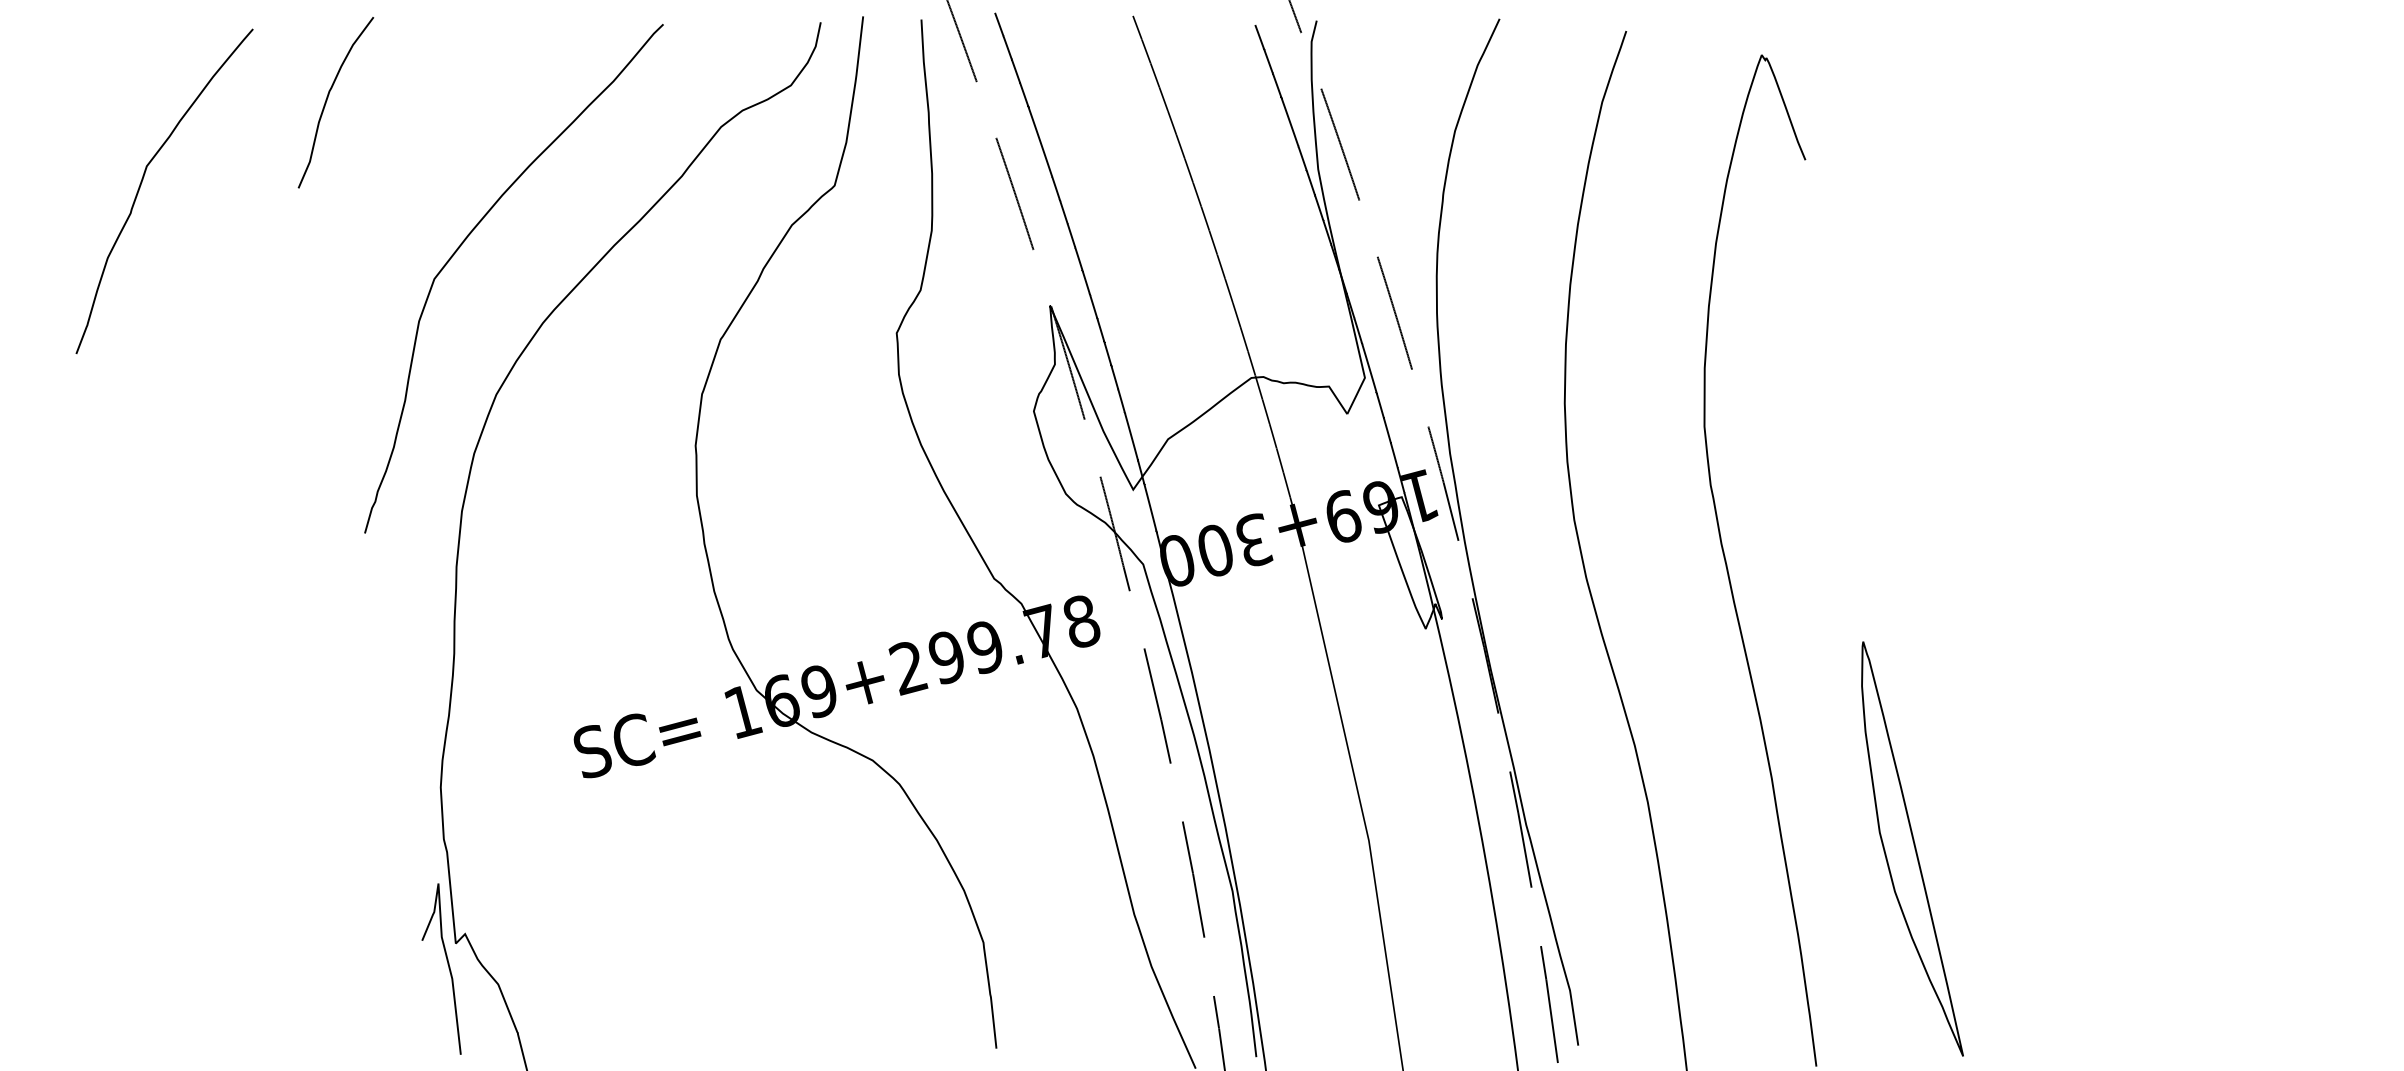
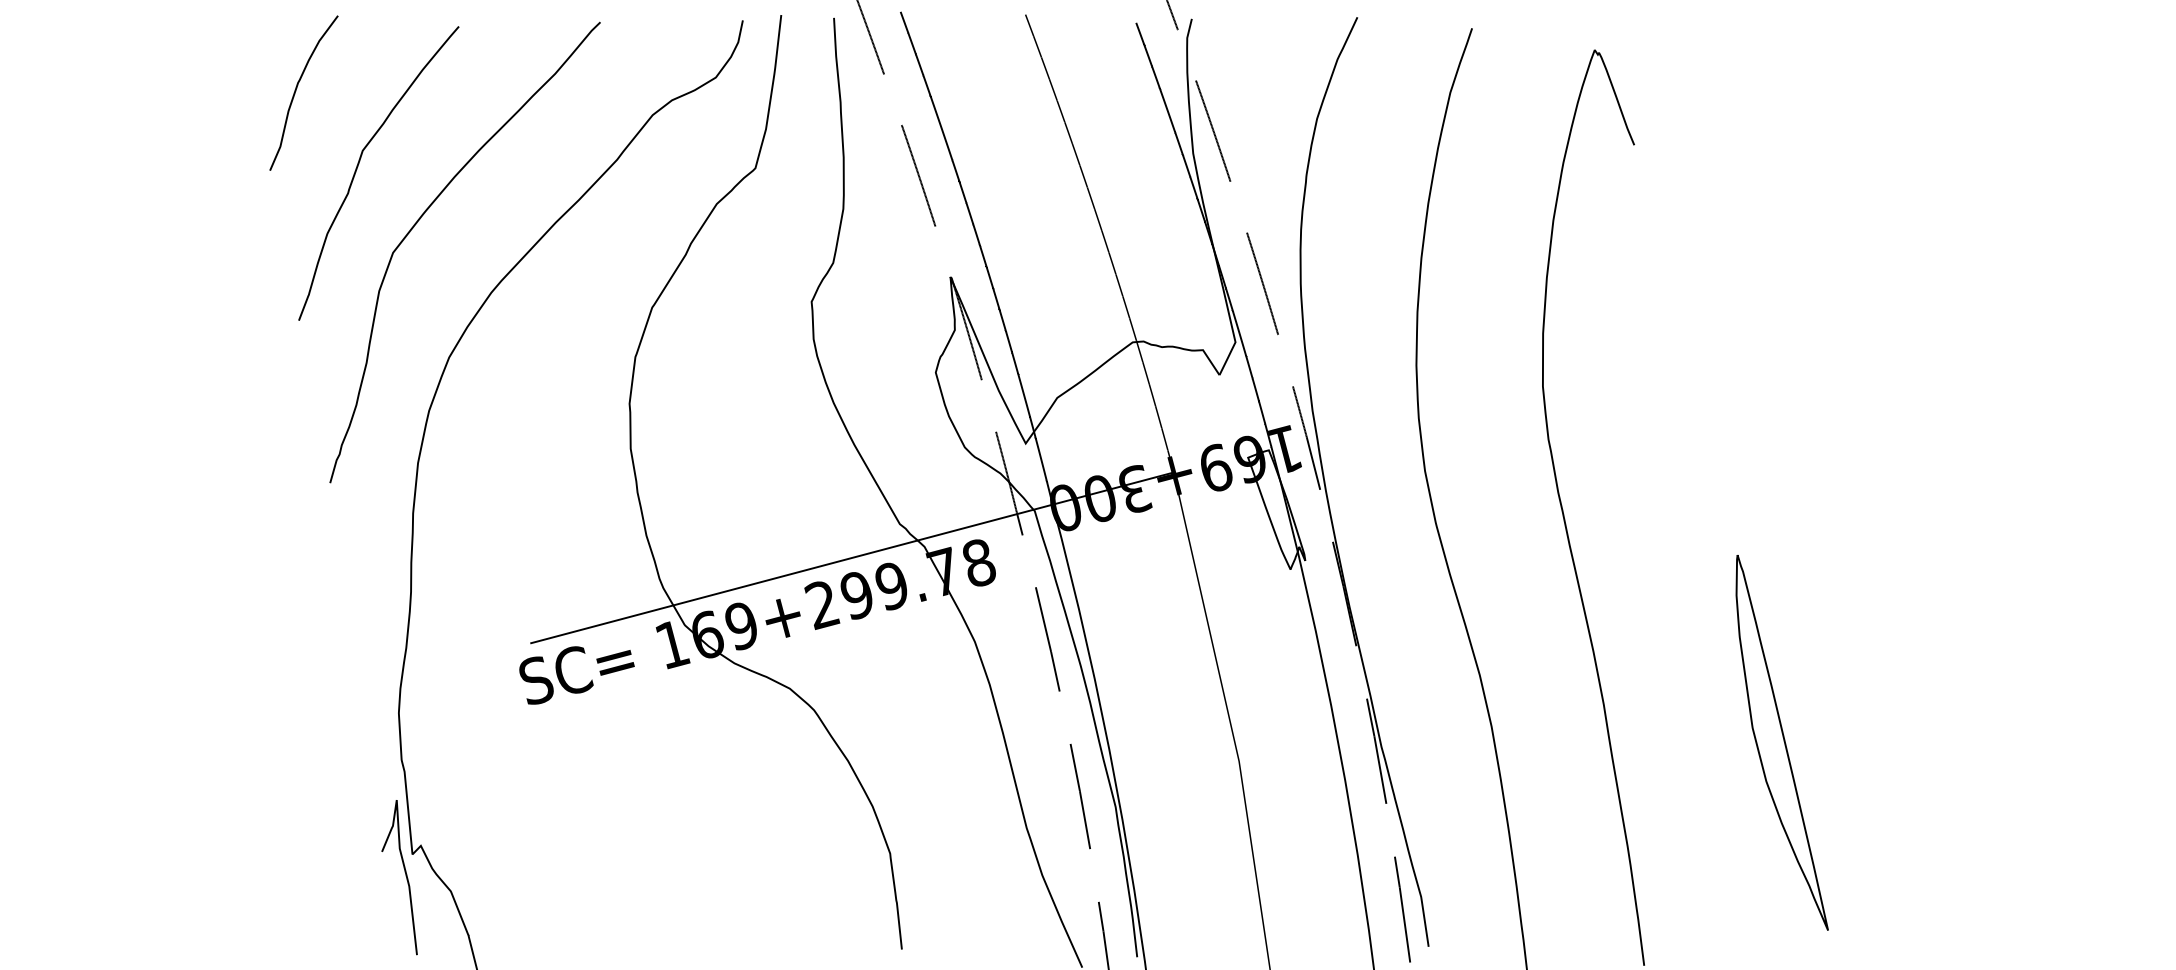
curve: (143, 181) -> (359, 164), moved
line: (941, 615) -> (852, 557), added
part: (1911, 848) -> (1781, 742), moved

